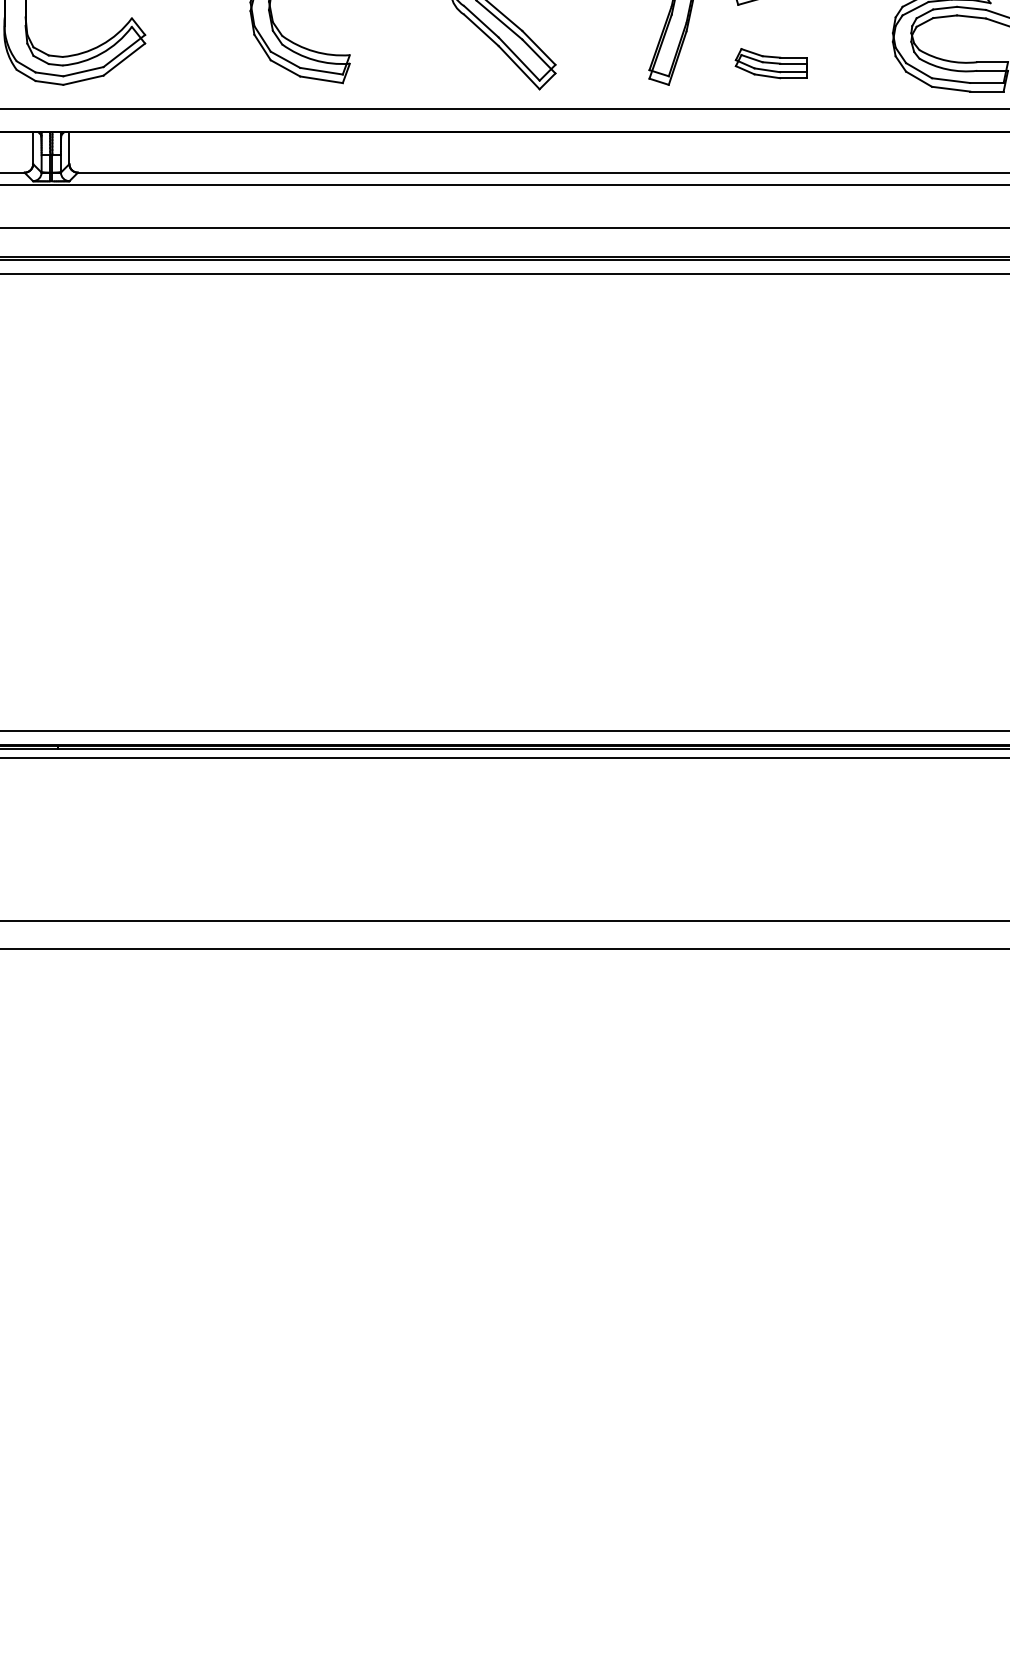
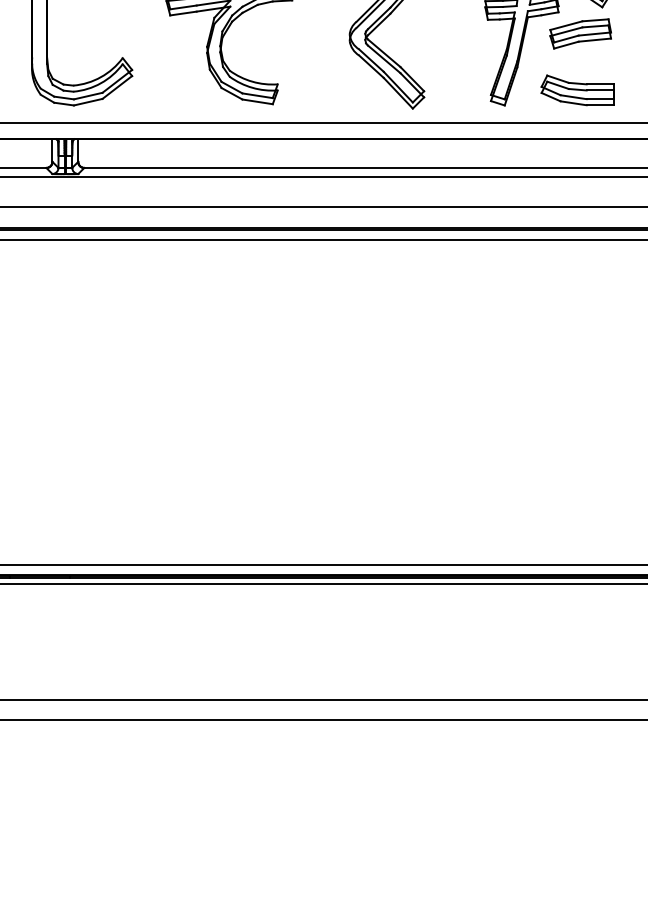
part: (771, 63) -> (577, 90), size x1.43

